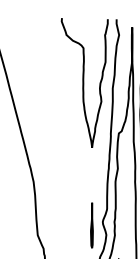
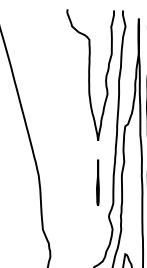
line: (91, 225) -> (97, 182), moved

